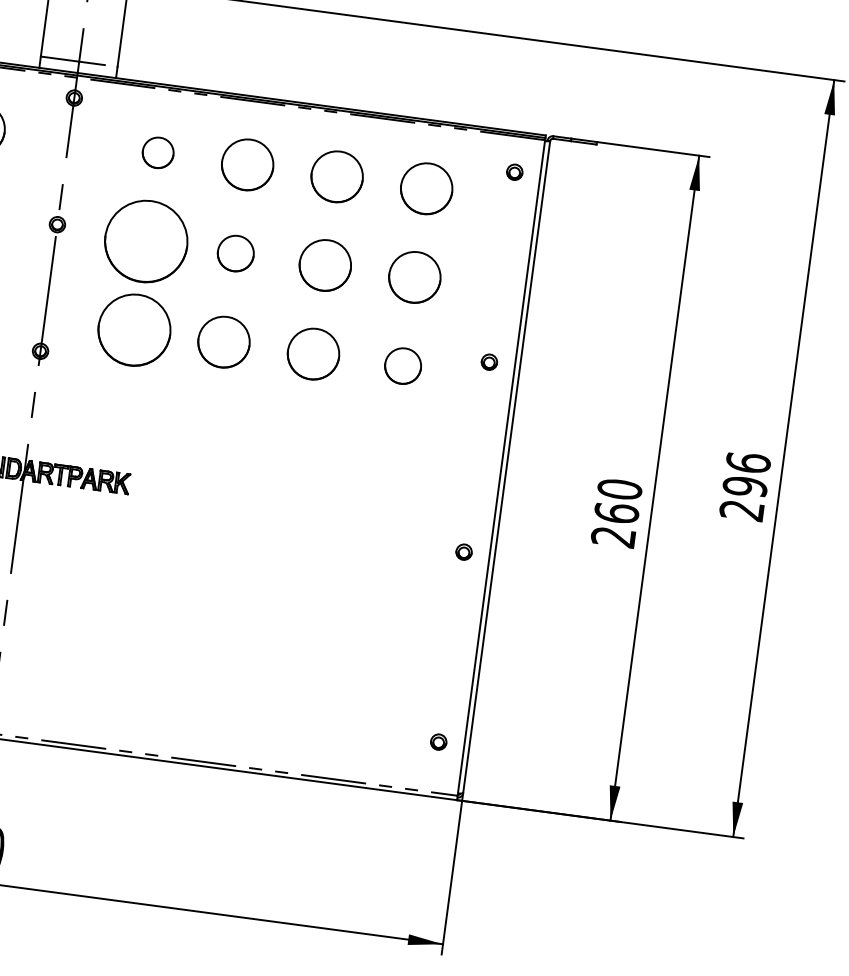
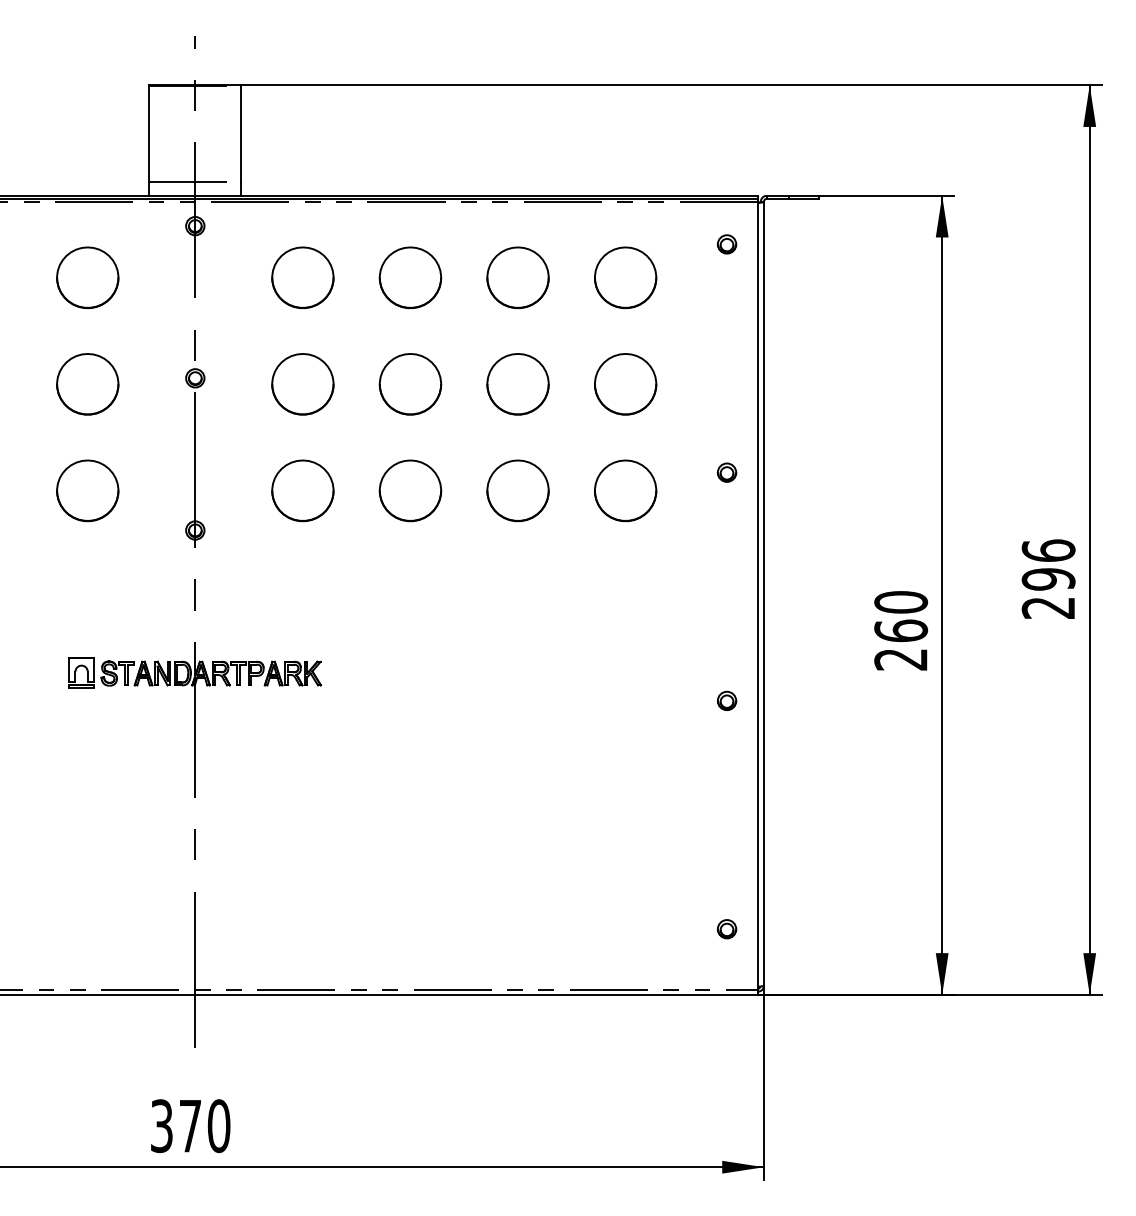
part: (157, 152) -> (302, 277), size x1.67
part: (145, 241) -> (302, 384), size x0.62
part: (235, 253) -> (410, 384), size x1.43
part: (134, 329) -> (302, 490), size x0.71
part: (402, 365) -> (625, 490), size x1.43

